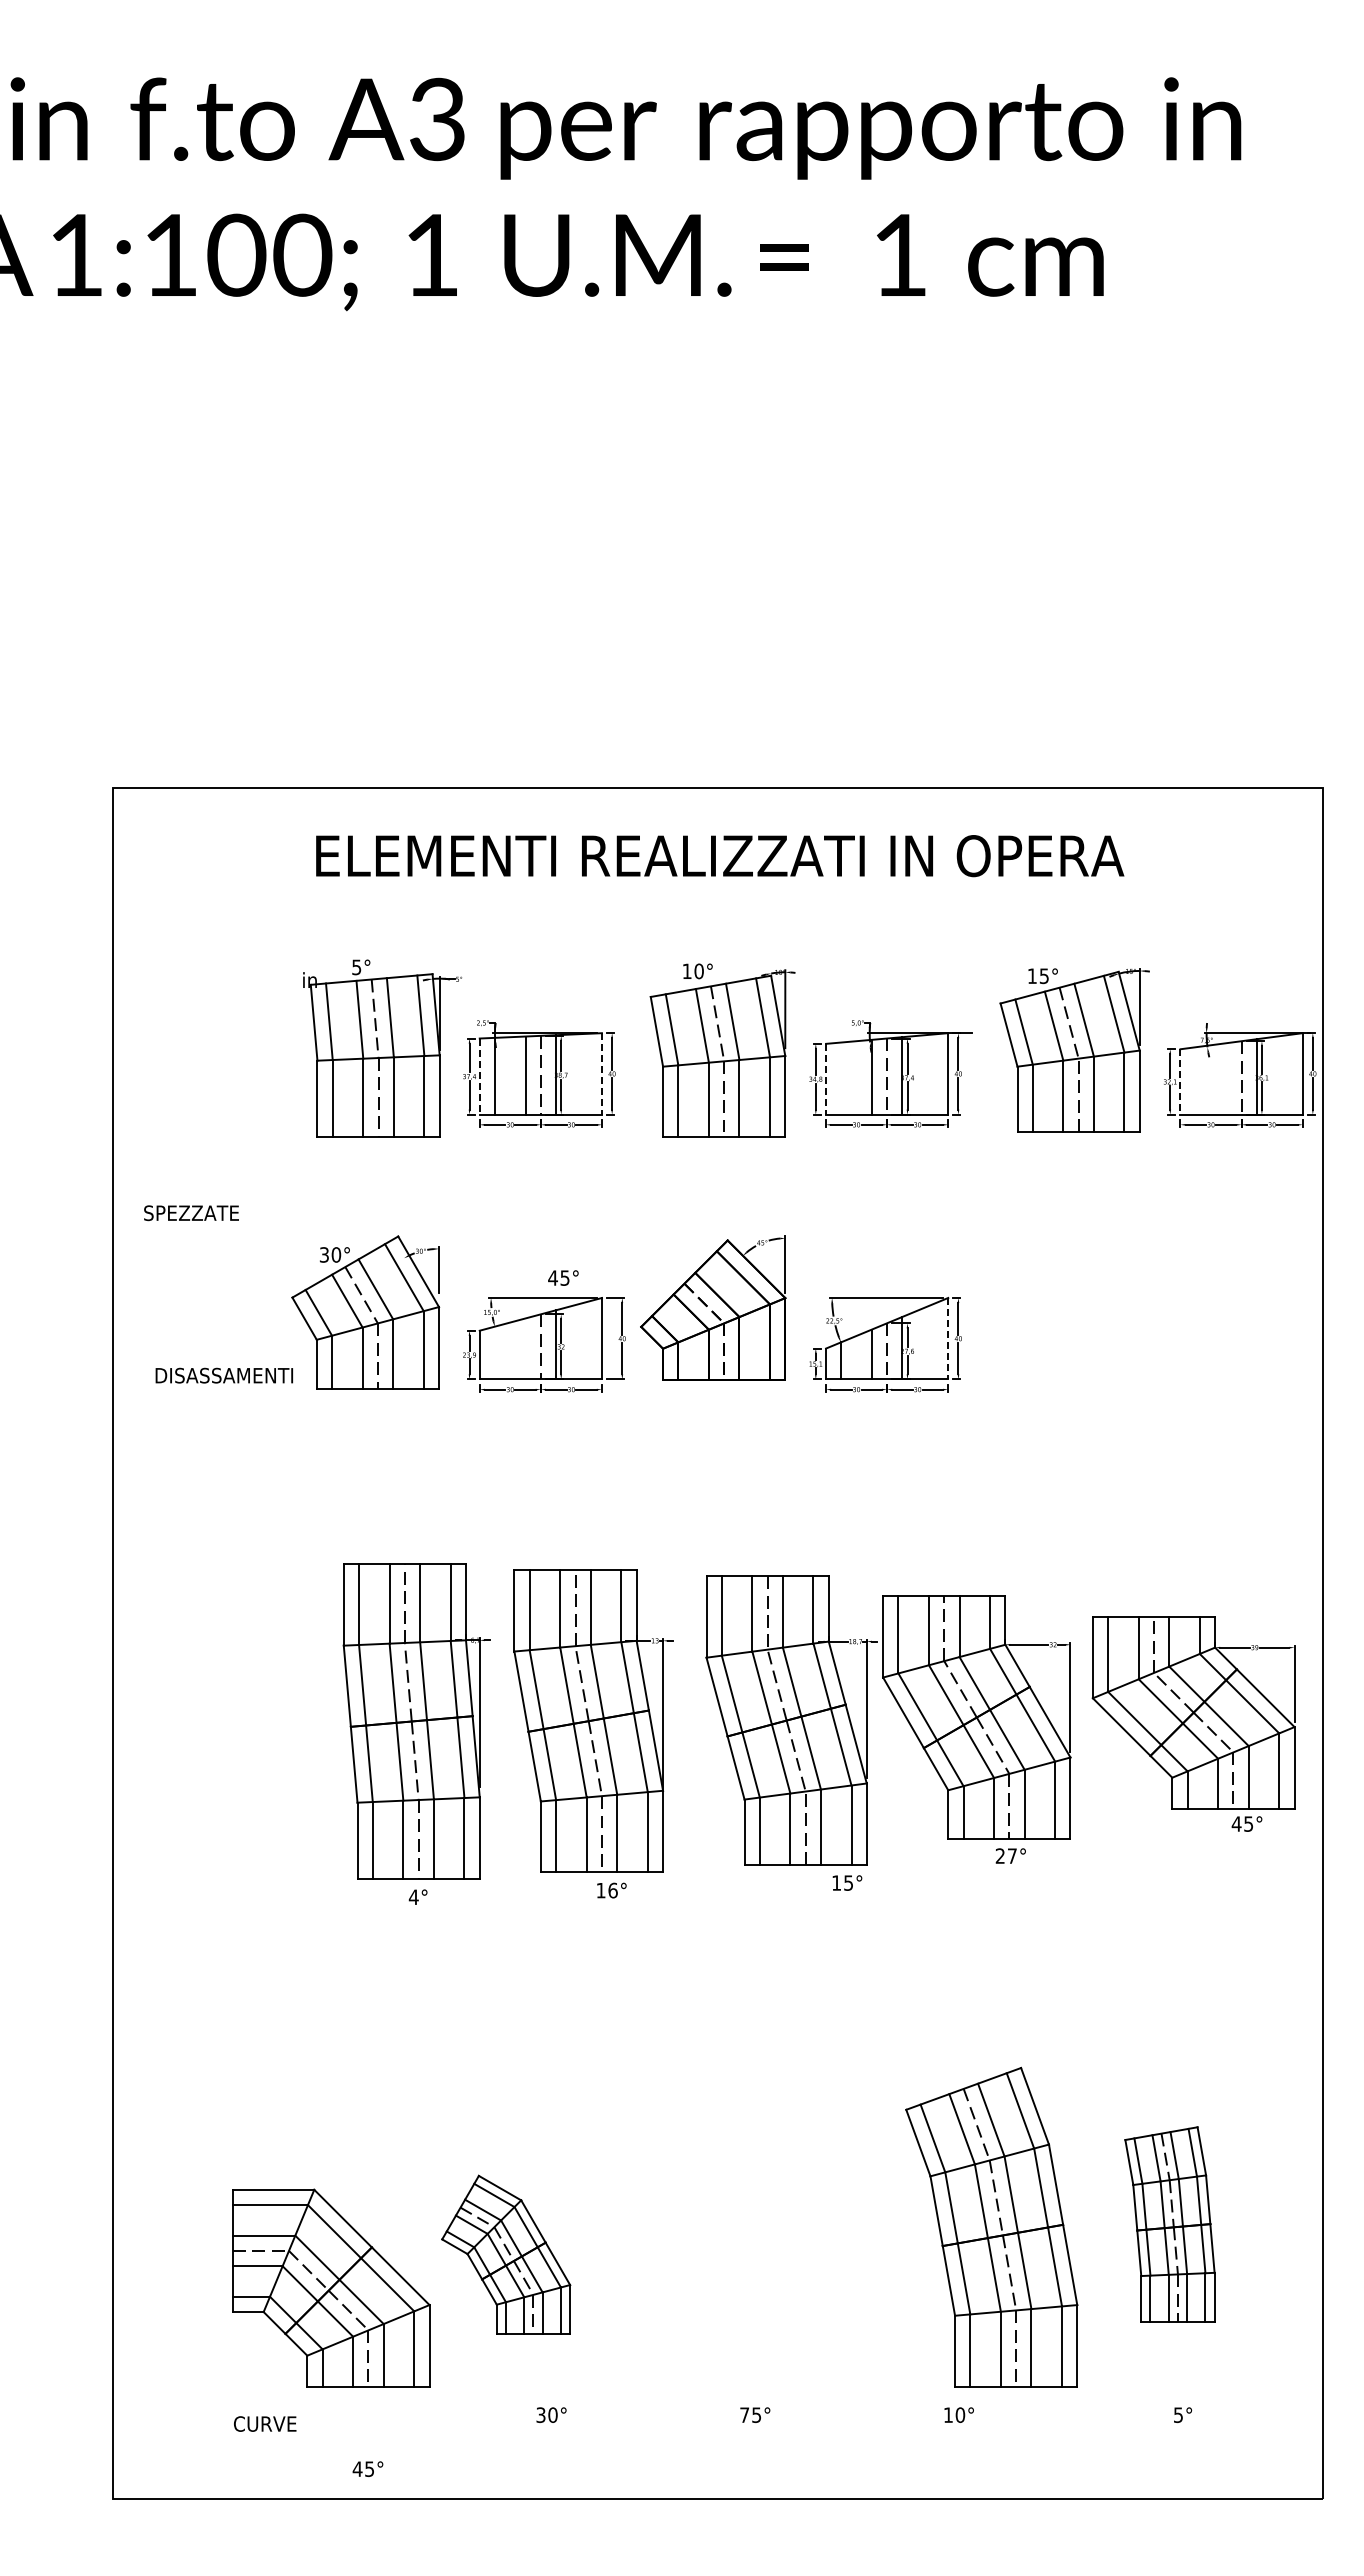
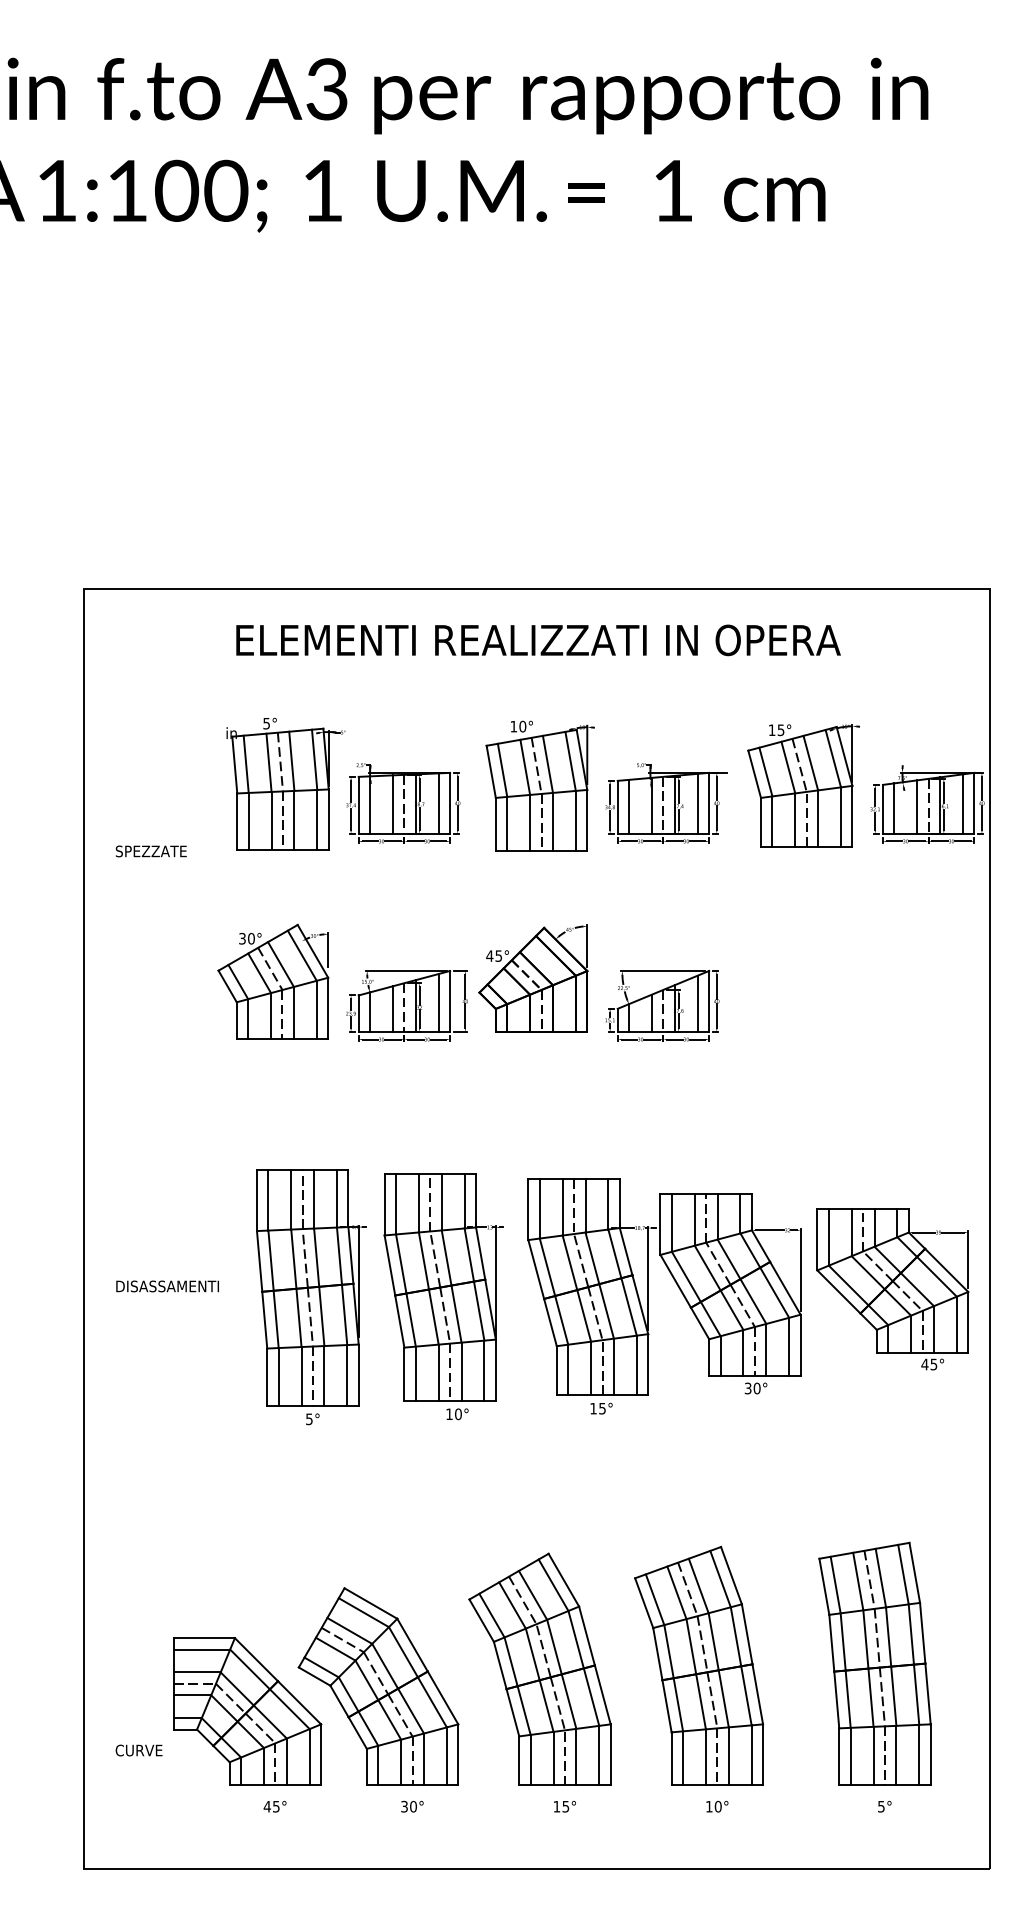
line: (586, 1073) -> (438, 803), added
line: (601, 1073) -> (449, 803), dashed -> solid
line: (932, 1074) -> (697, 803), added
line: (1287, 1074) -> (962, 803), added
line: (479, 1077) -> (358, 806), dashed -> solid
line: (841, 1078) -> (629, 806), added
line: (1226, 1078) -> (917, 806), added
line: (826, 1079) -> (618, 807), dashed -> solid
line: (1195, 1080) -> (894, 808), added
line: (1180, 1081) -> (882, 809), dashed -> solid
text: (191, 1213) -> (151, 851), moved
text: (563, 1277) -> (497, 955), moved
line: (948, 1338) -> (709, 1001), dashed -> solid
line: (586, 1340) -> (438, 1002), added
line: (932, 1341) -> (697, 1003), added
line: (525, 1348) -> (392, 1008), added
line: (495, 1352) -> (370, 1011), added
text: (223, 1375) -> (166, 1286), moved
text: (1006, 1855) -> (752, 1388), 27° -> 30°
text: (847, 1882) -> (601, 1408), moved
text: (612, 1890) -> (458, 1414), 16° -> 10°
text: (413, 1897) -> (309, 1419), 4° -> 5°
part: (1169, 2224) -> (874, 1664), size x1.67
part: (991, 2226) -> (698, 1665), moved
part: (721, 2231) -> (539, 1669), added
part: (505, 2254) -> (377, 1686), size x1.67
text: (744, 2414) -> (556, 1806), 75° -> 15°
text: (265, 2423) -> (139, 1750), moved
text: (367, 2468) -> (274, 1806), moved

